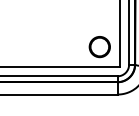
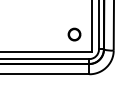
circle: (99, 46) -> (74, 34), size x0.7

